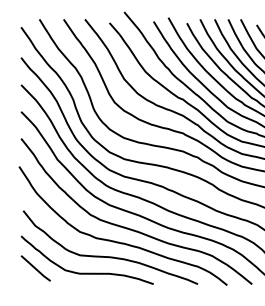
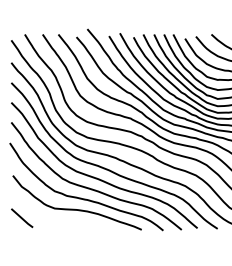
curve: (87, 272) -> (60, 221), removed

